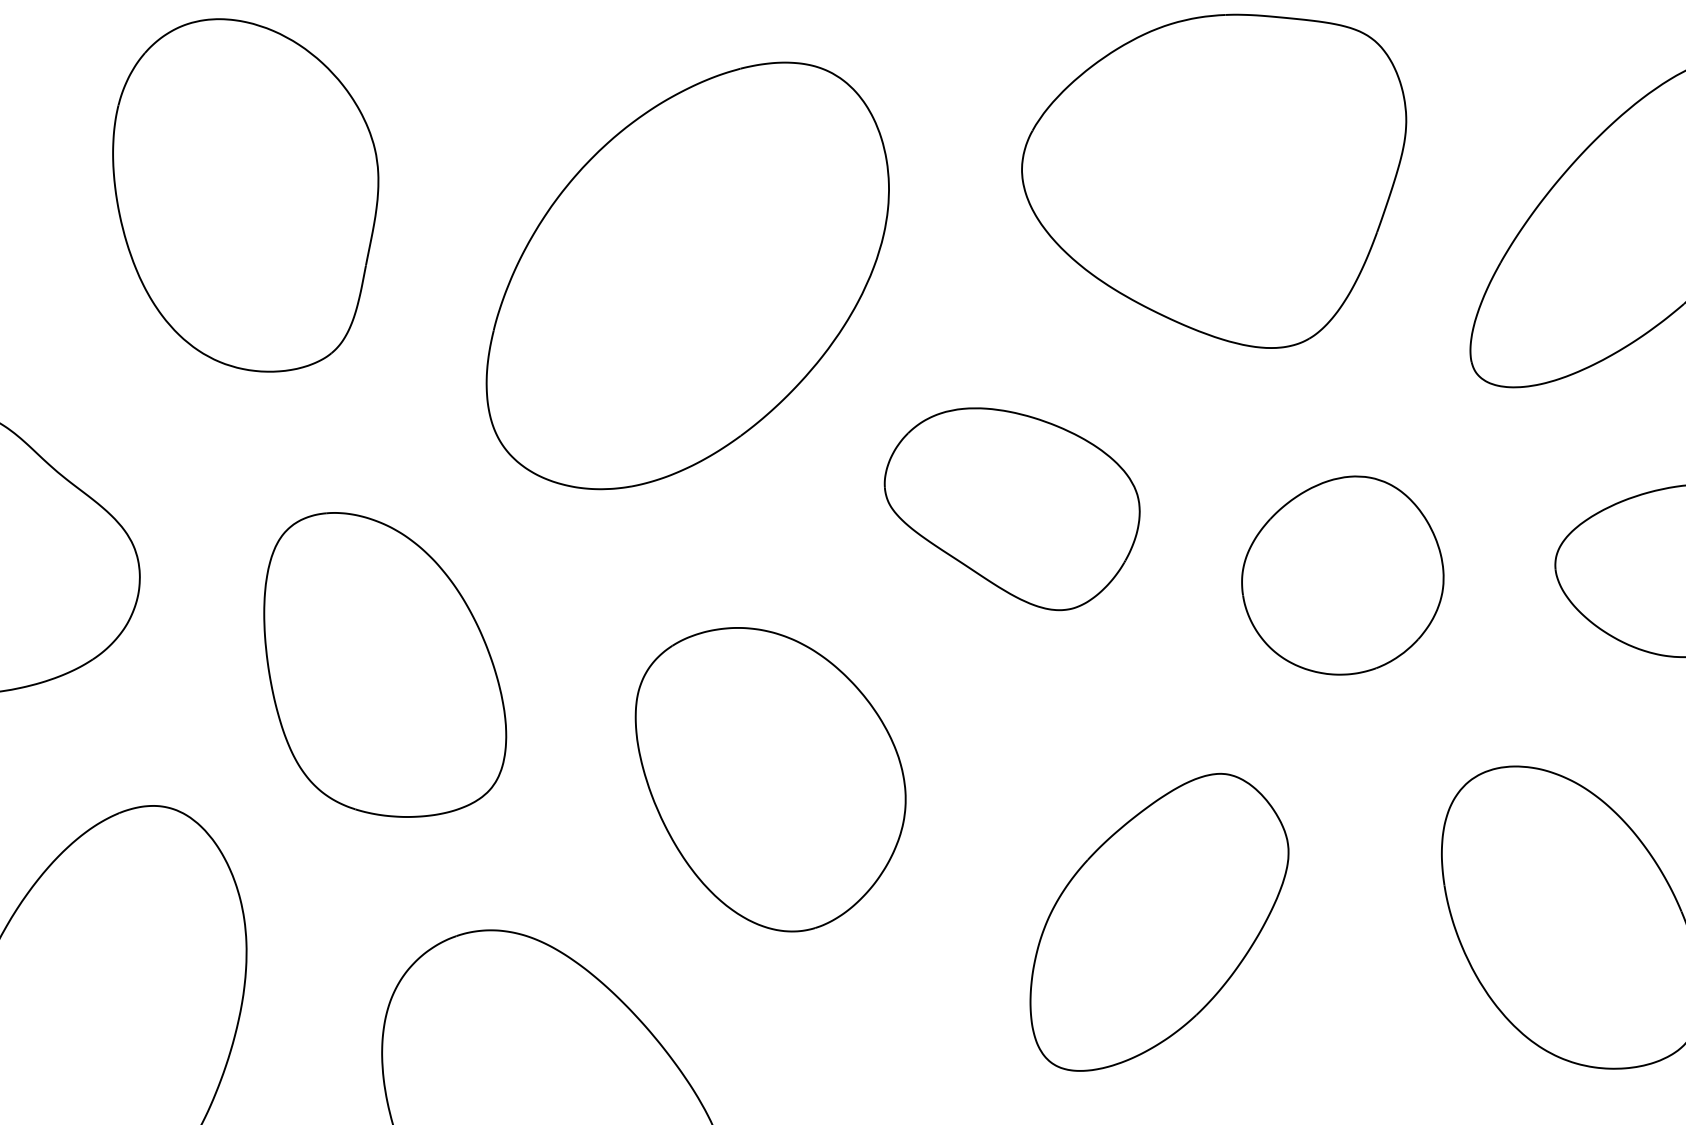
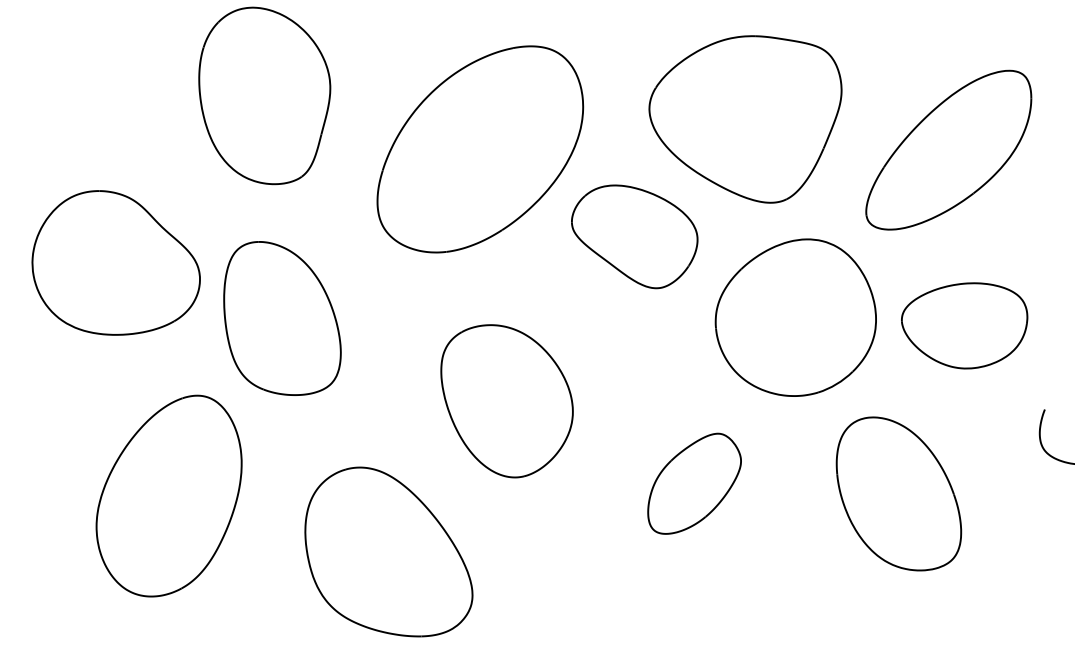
part: (1012, 508) -> (634, 236), moved
part: (1343, 575) -> (796, 317), size x1.6
part: (384, 664) -> (282, 318), moved
part: (1158, 921) -> (694, 483), size x0.7

